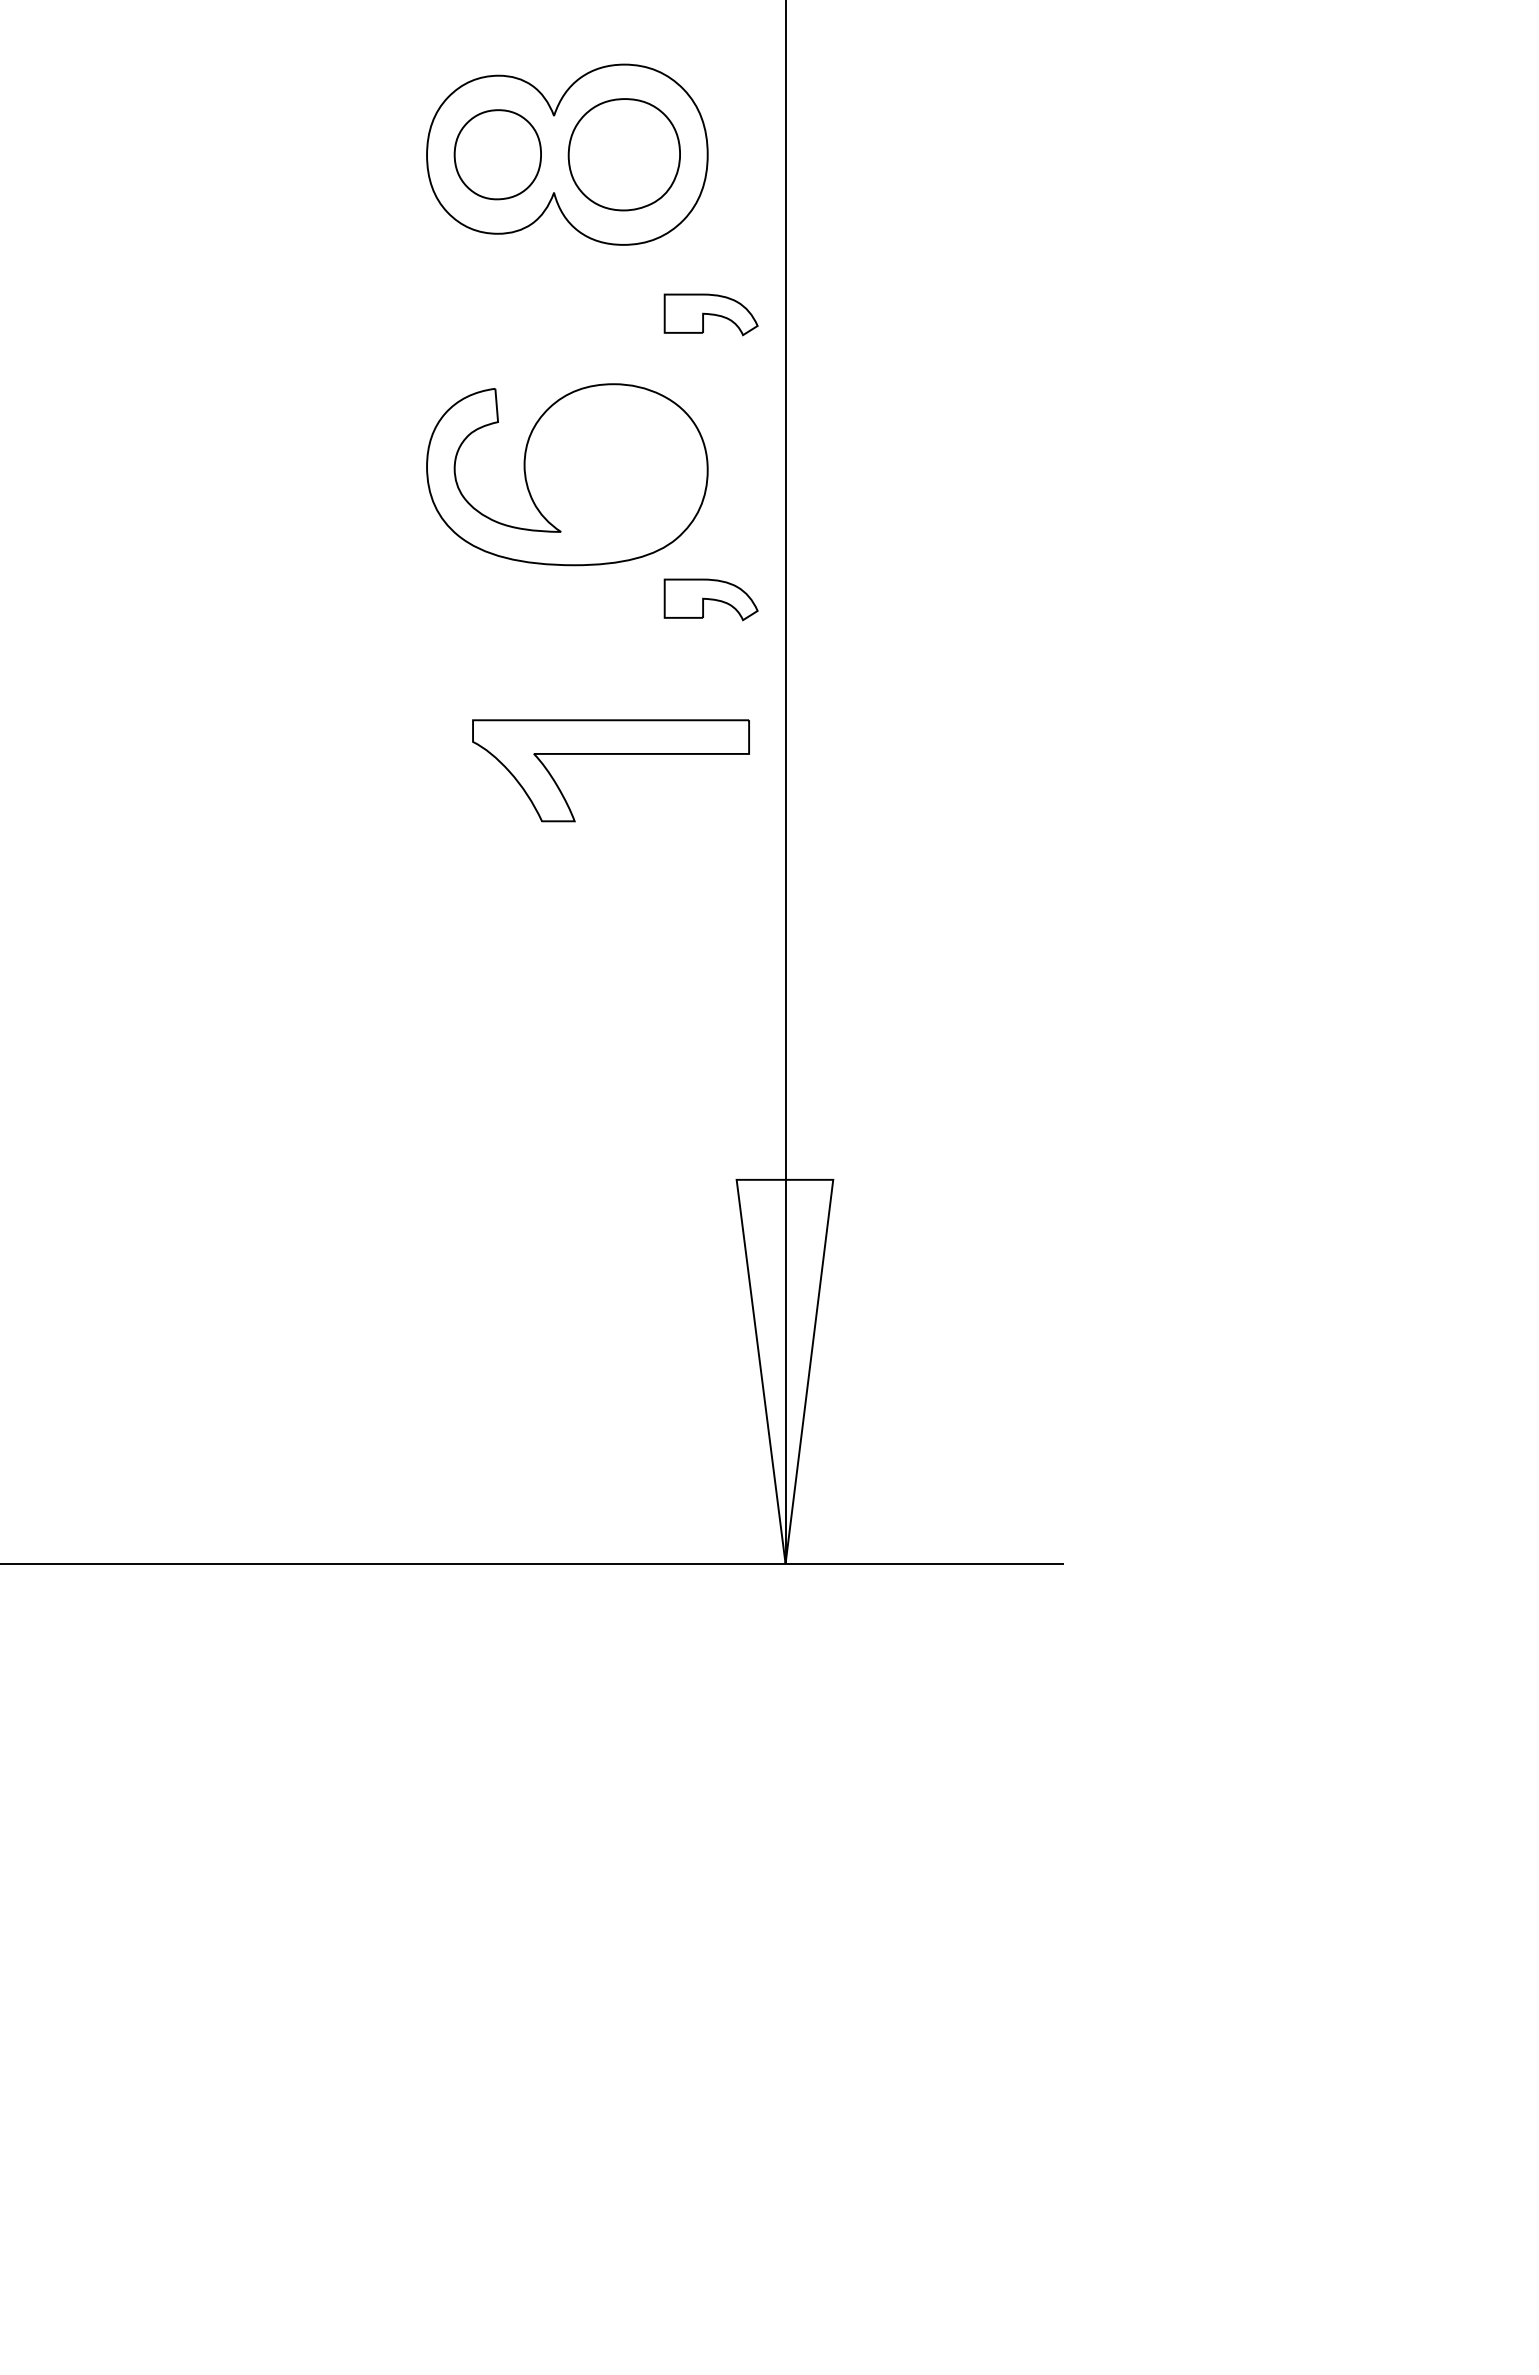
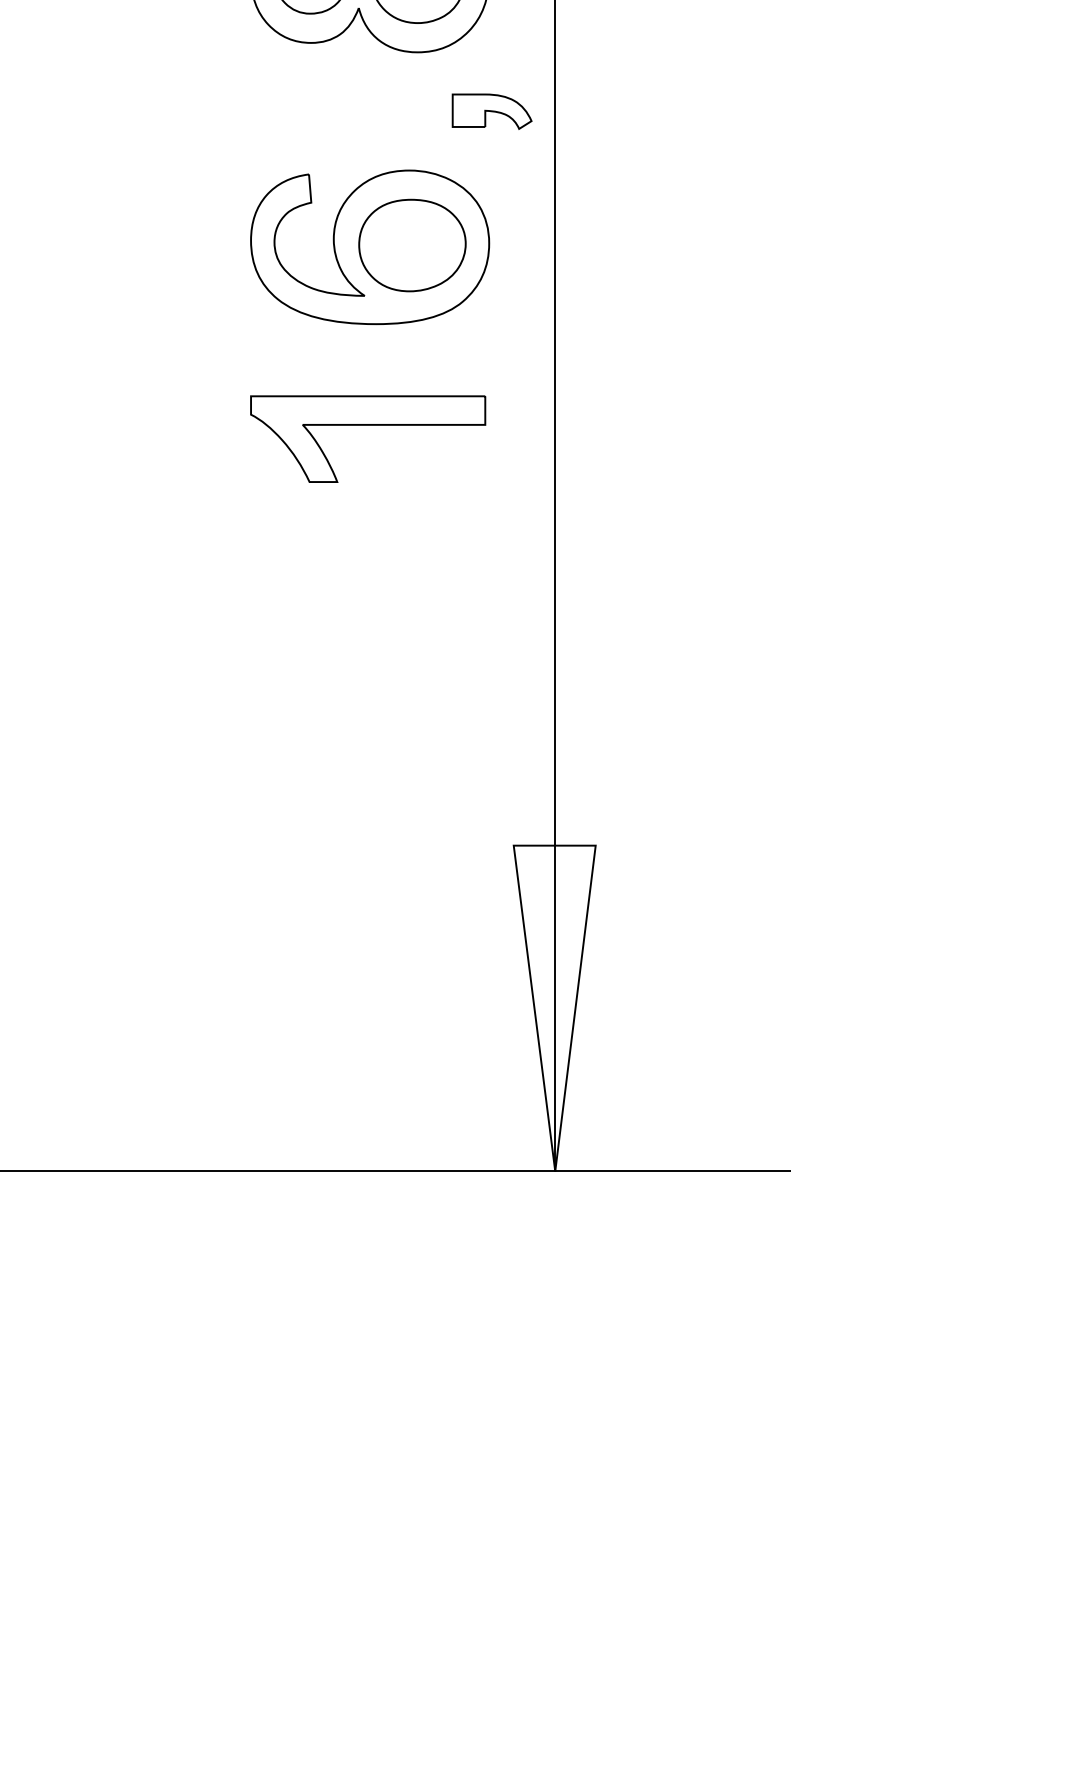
part: (616, 472) -> (411, 245), added
part: (710, 599) -> (491, 353), removed
part: (610, 754) -> (367, 425), moved

